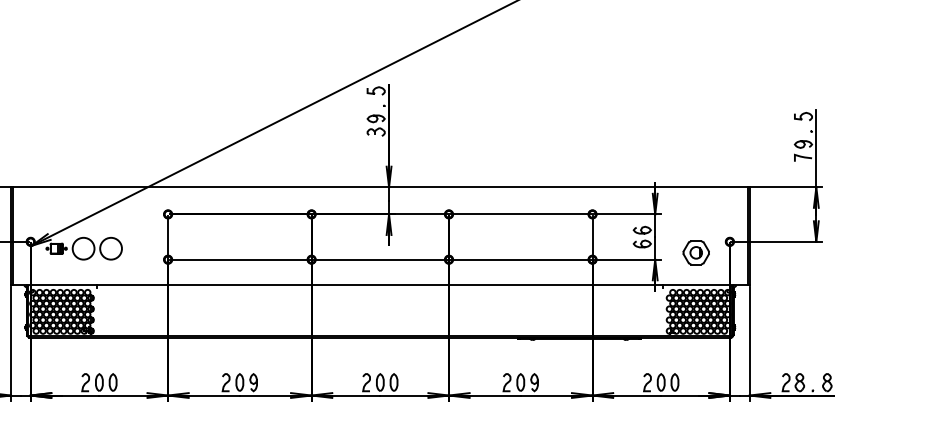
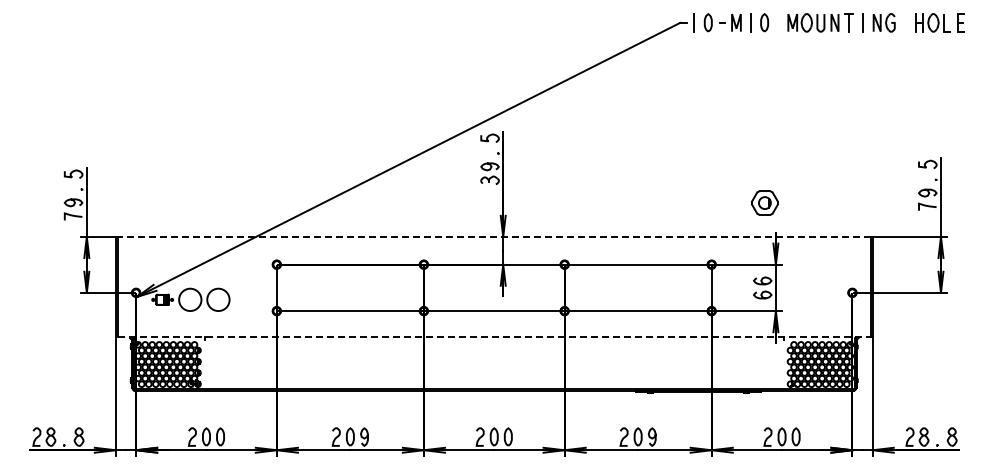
line: (380, 186) -> (494, 236), solid -> dashed
part: (695, 252) -> (764, 202), moved
line: (379, 285) -> (493, 337), solid -> dashed

